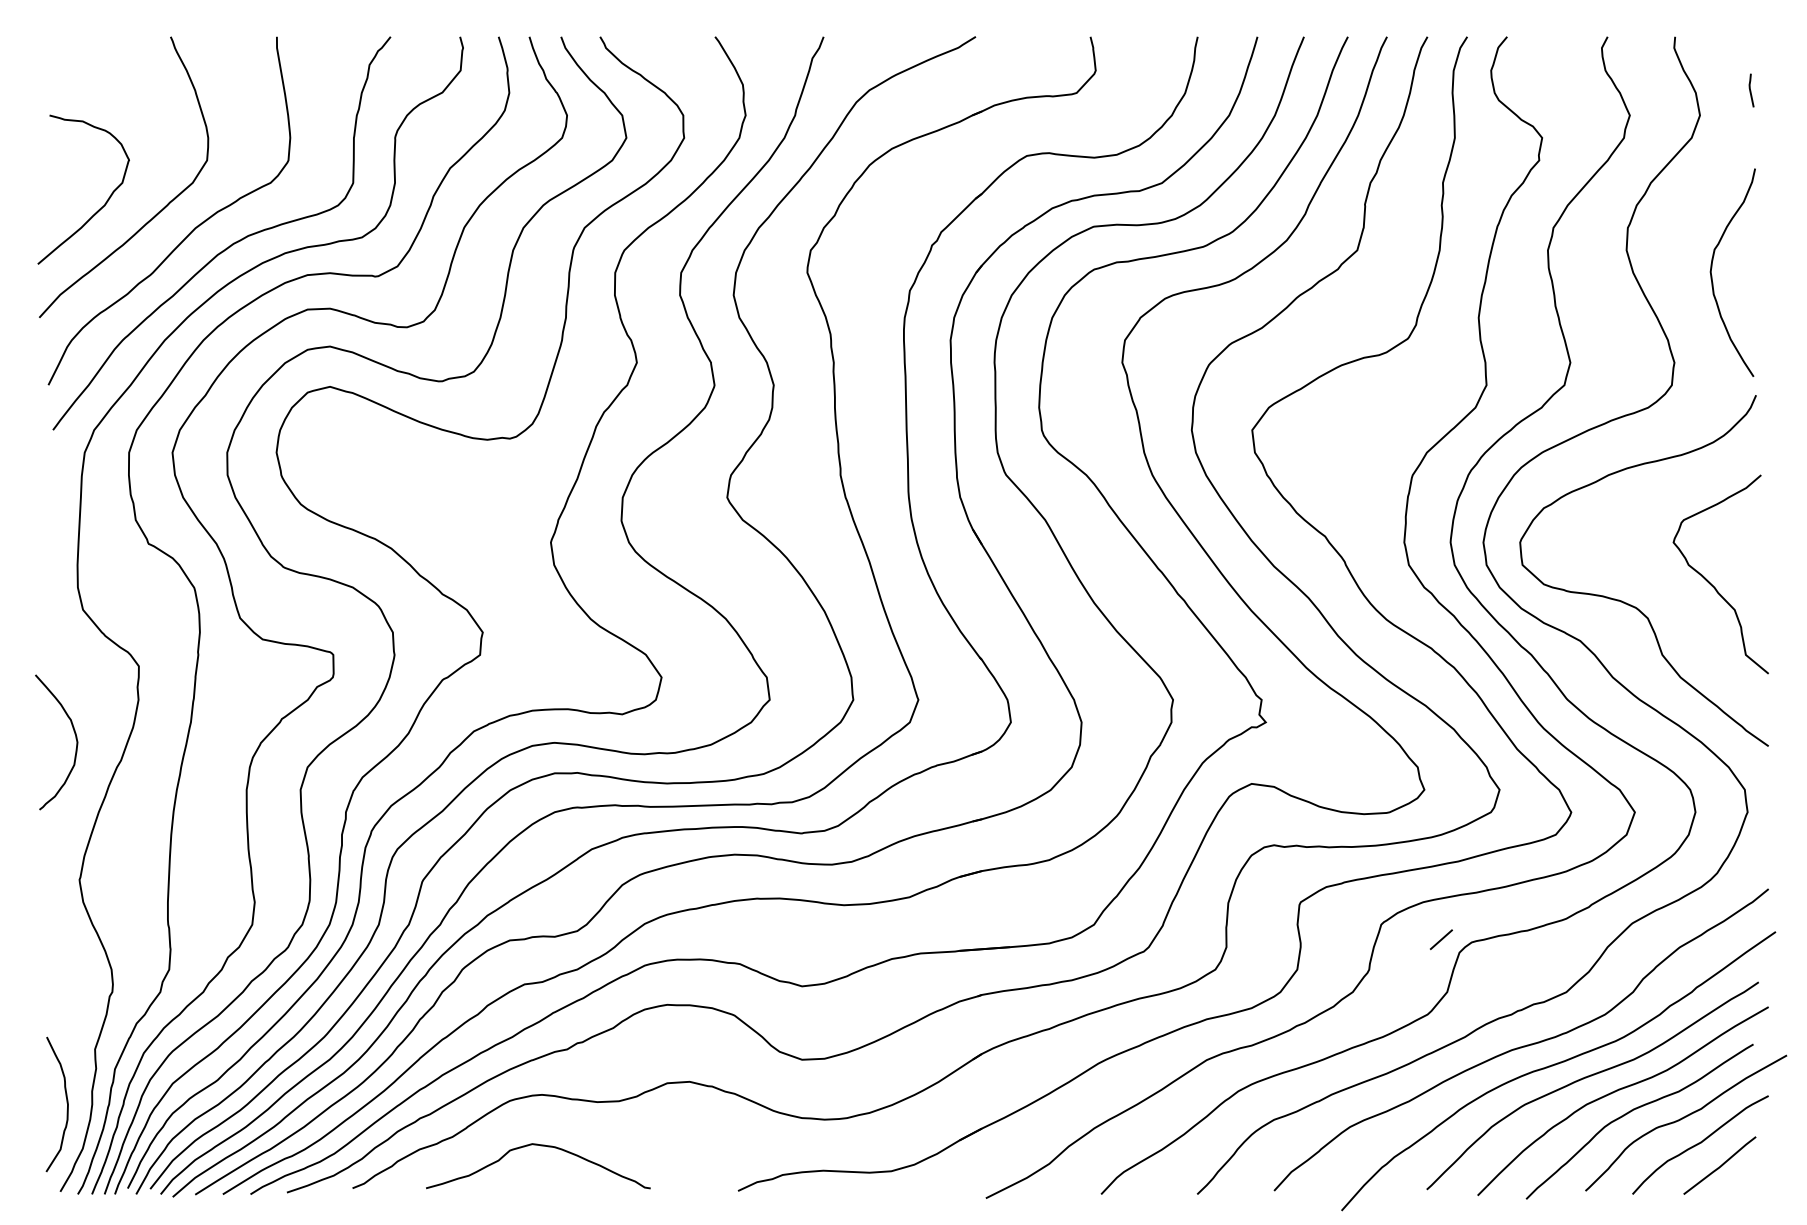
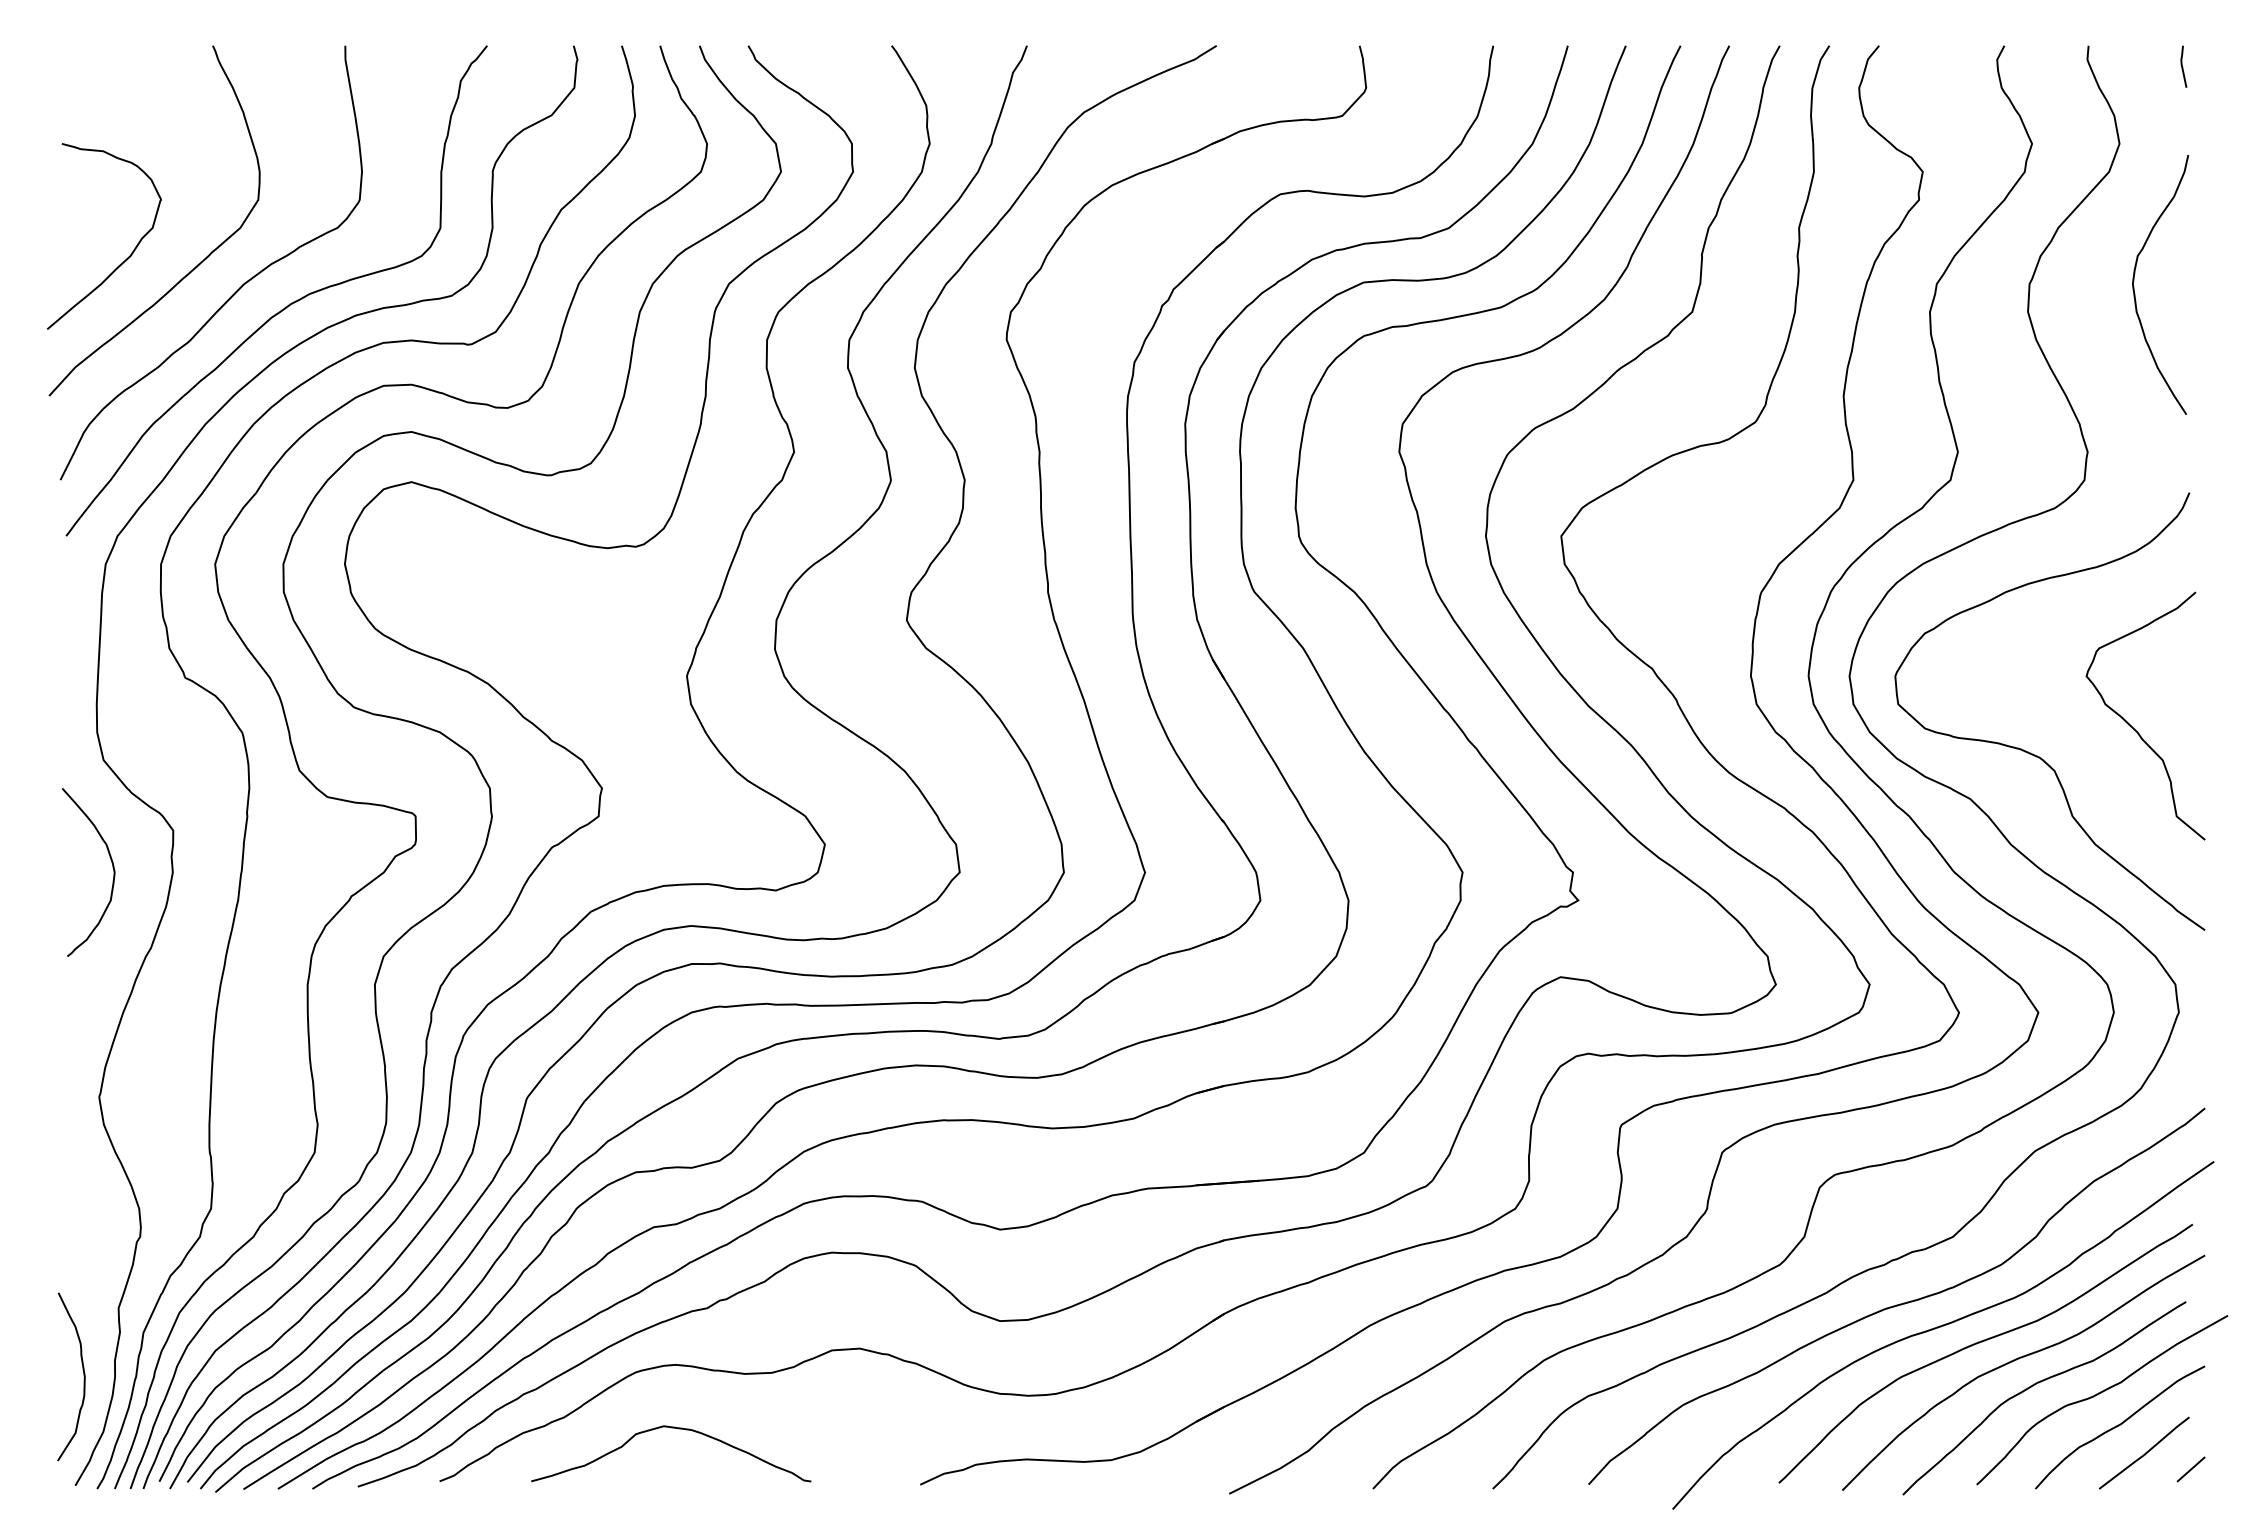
line: (1750, 90) -> (2182, 66), moved
curve: (1712, 274) -> (2134, 286), moved
curve: (75, 738) -> (112, 867), moved
line: (1440, 939) -> (2190, 1469), moved

